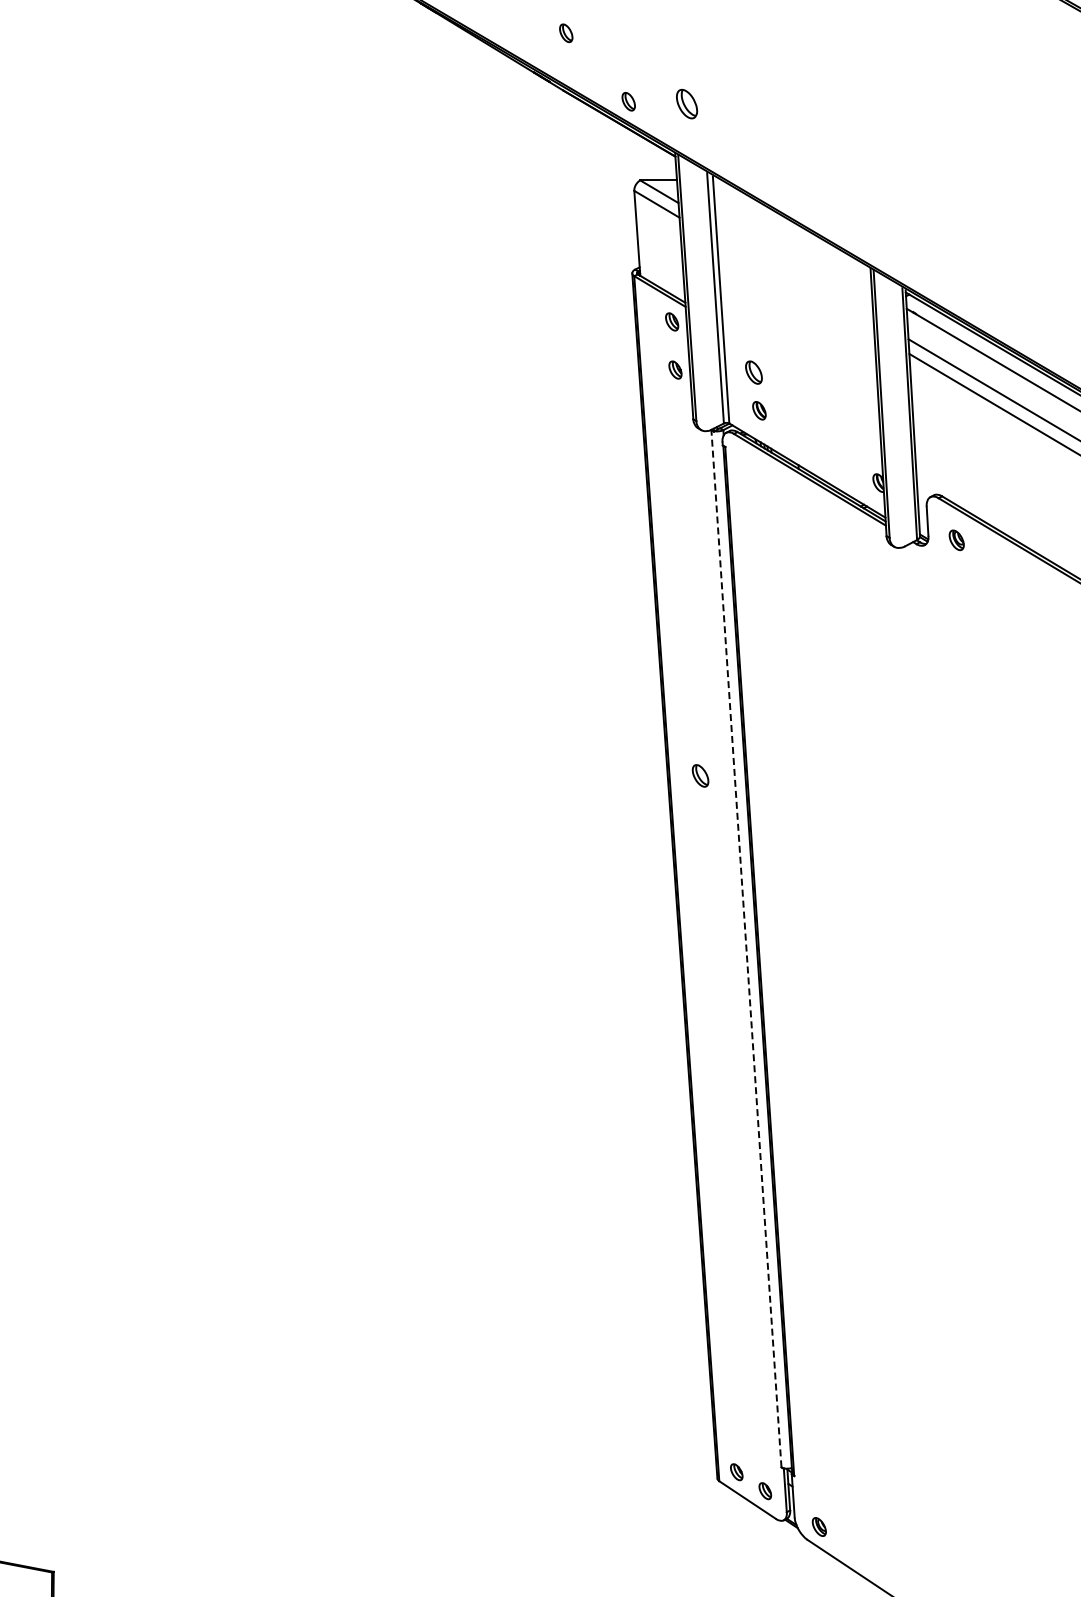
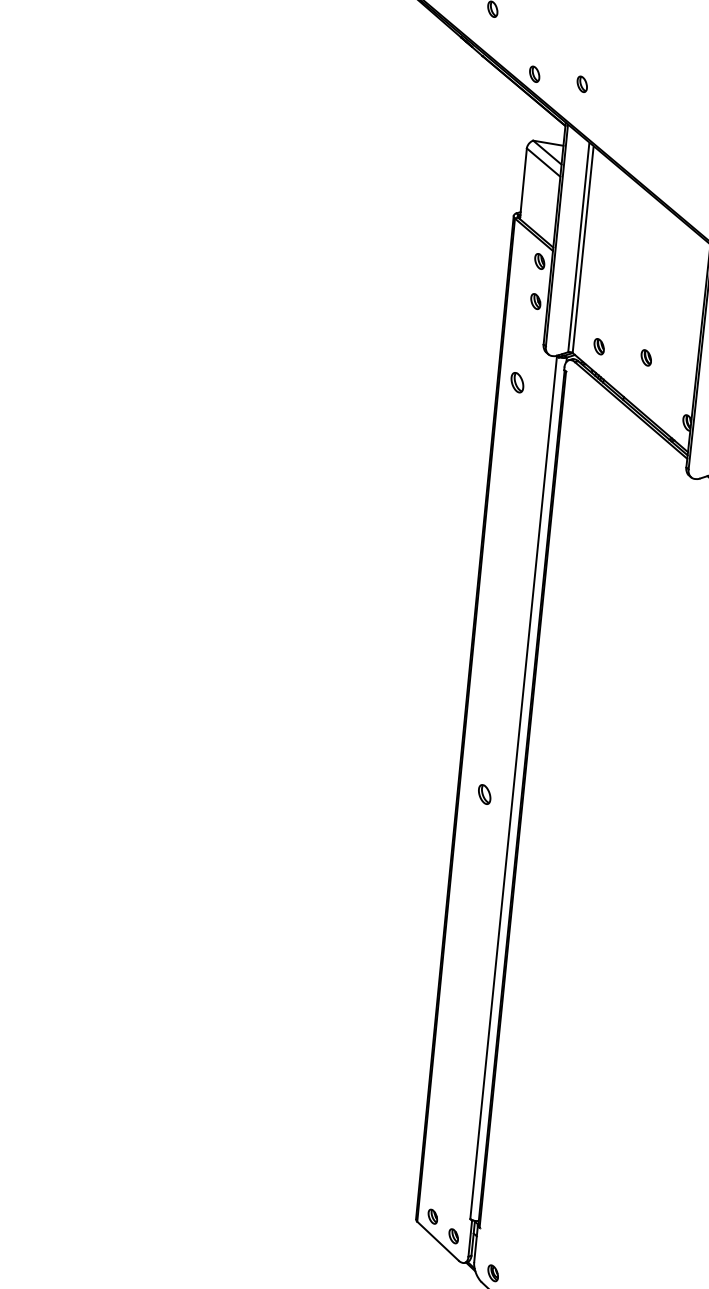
part: (686, 103) -> (581, 83), size x0.62
part: (753, 372) -> (517, 382), moved
part: (817, 414) -> (646, 357), added
part: (700, 775) -> (484, 794), moved
line: (746, 948) -> (513, 787), dashed -> solid

